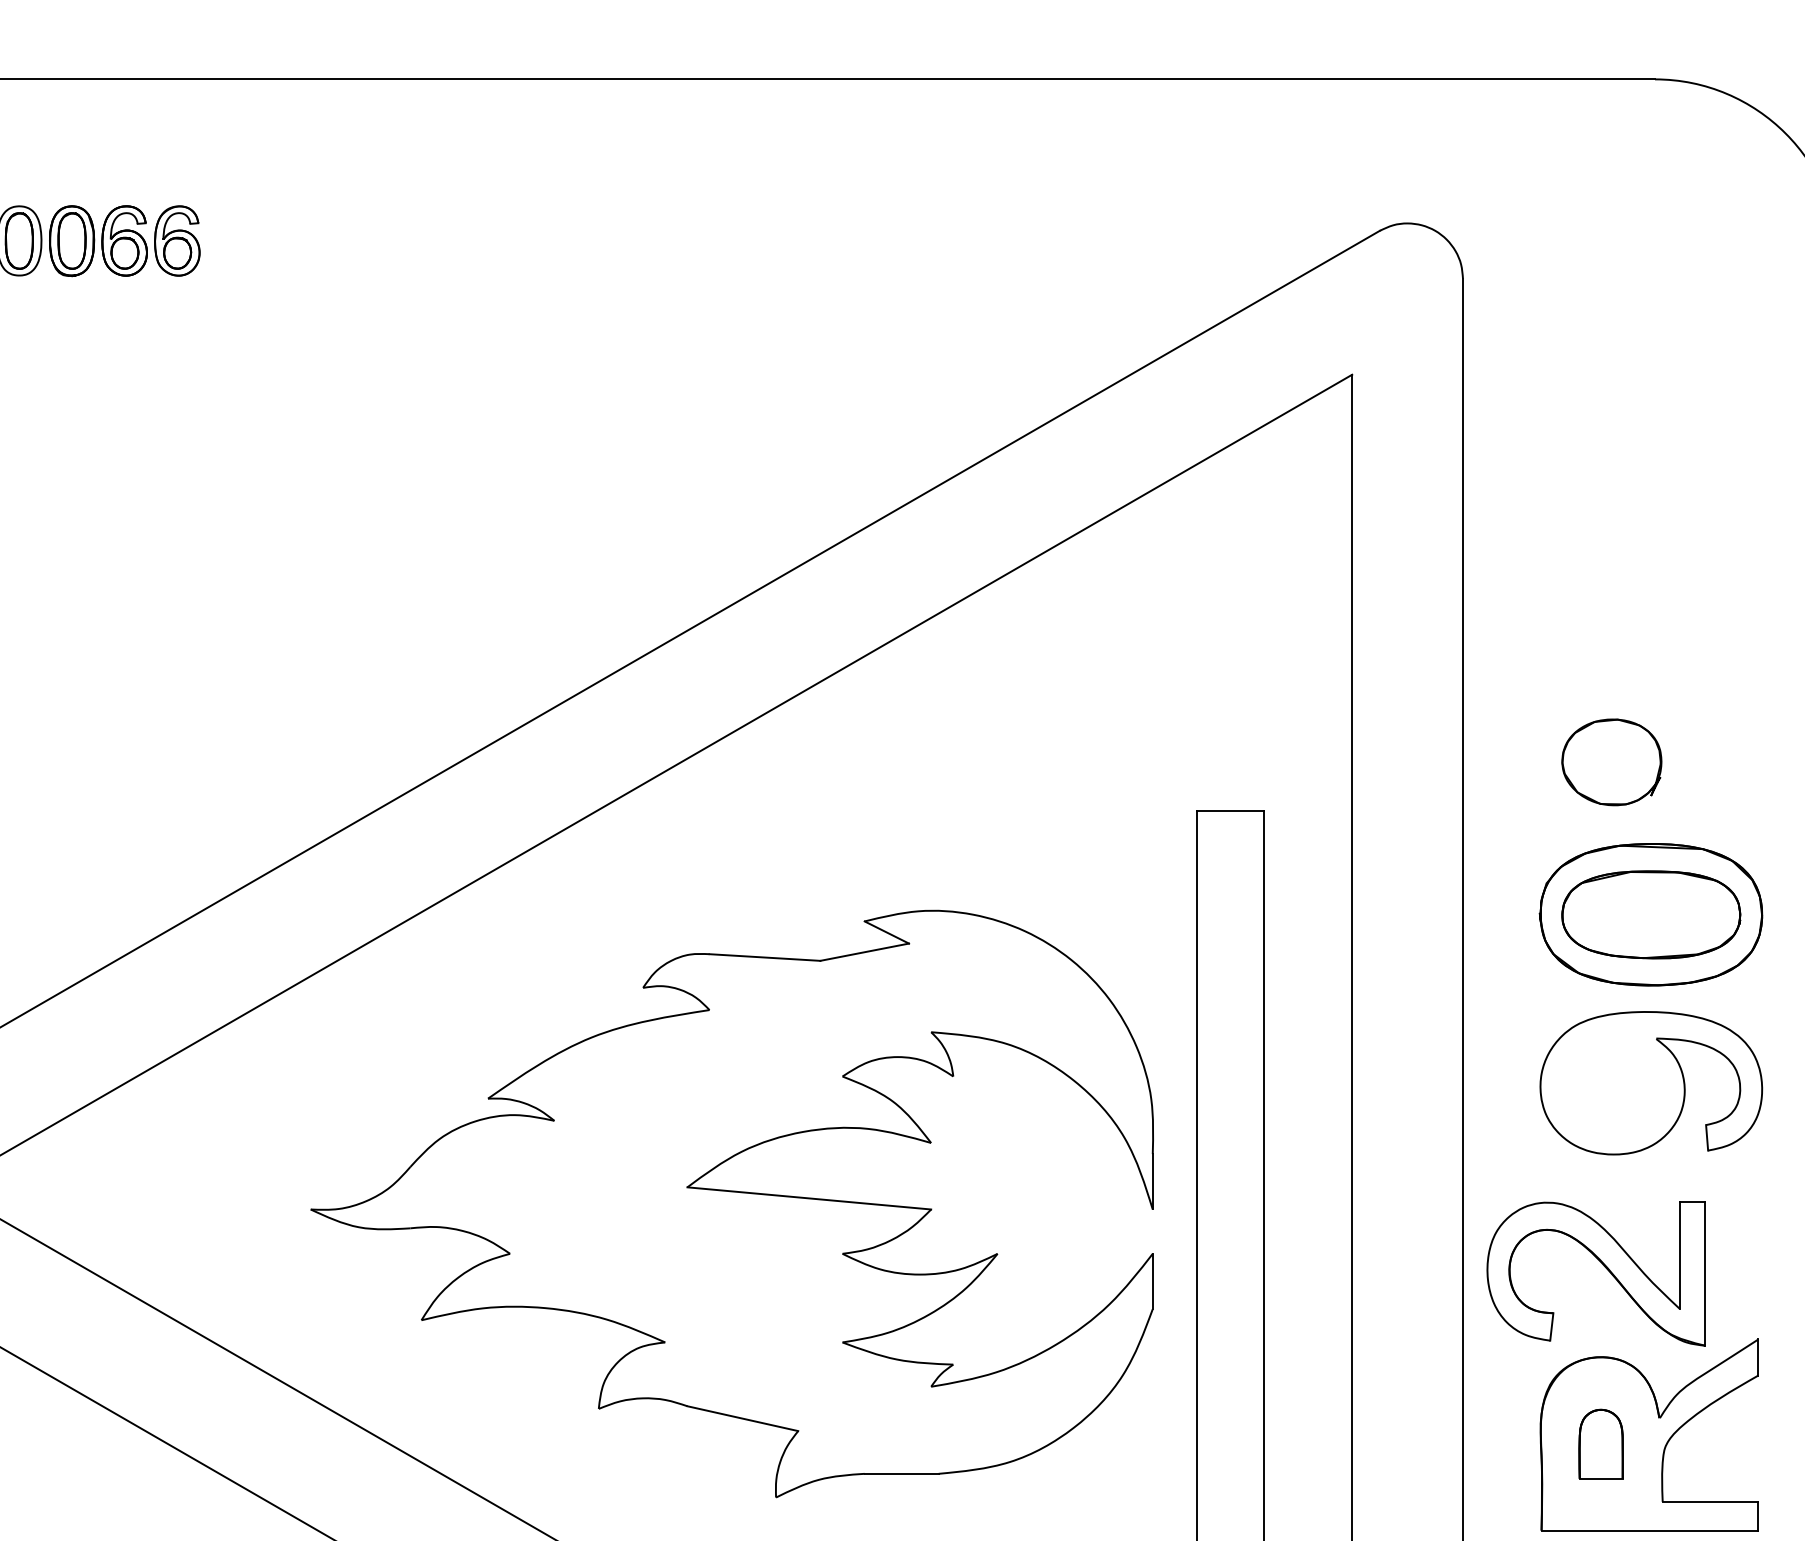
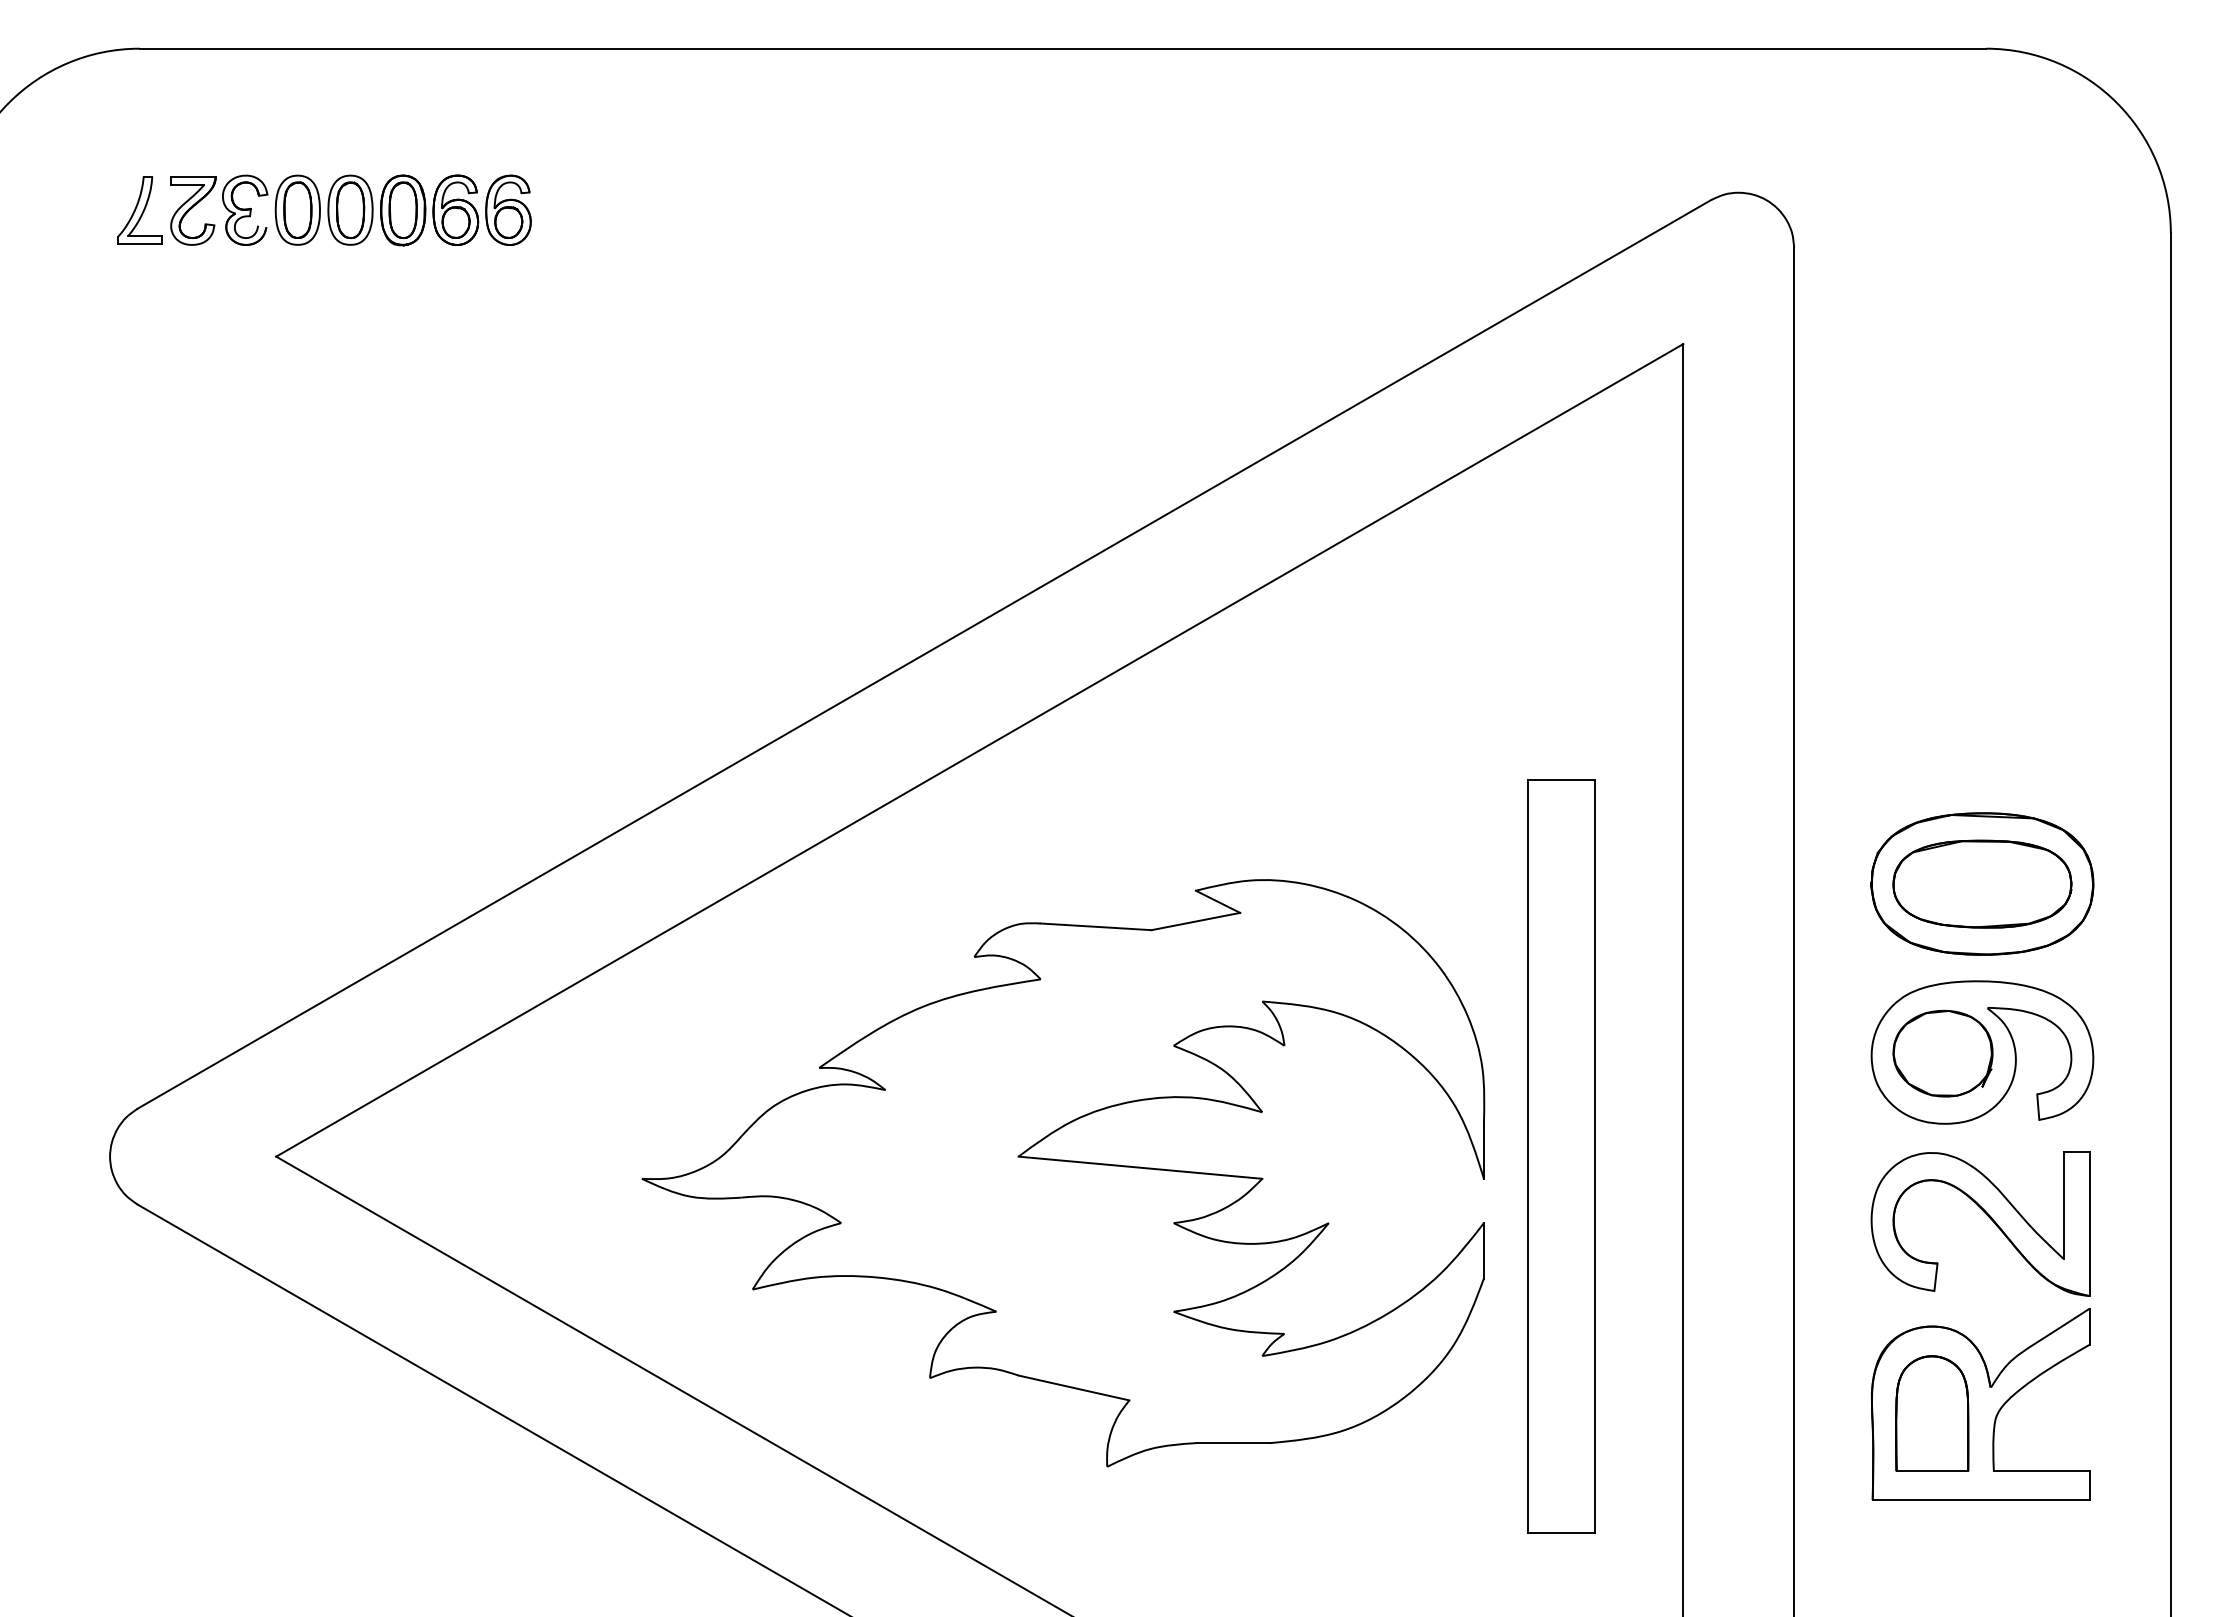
part: (1611, 762) -> (1942, 1053), moved
part: (1603, 1266) -> (1987, 1216), moved
part: (1601, 1444) -> (1932, 1413), size x1.67

